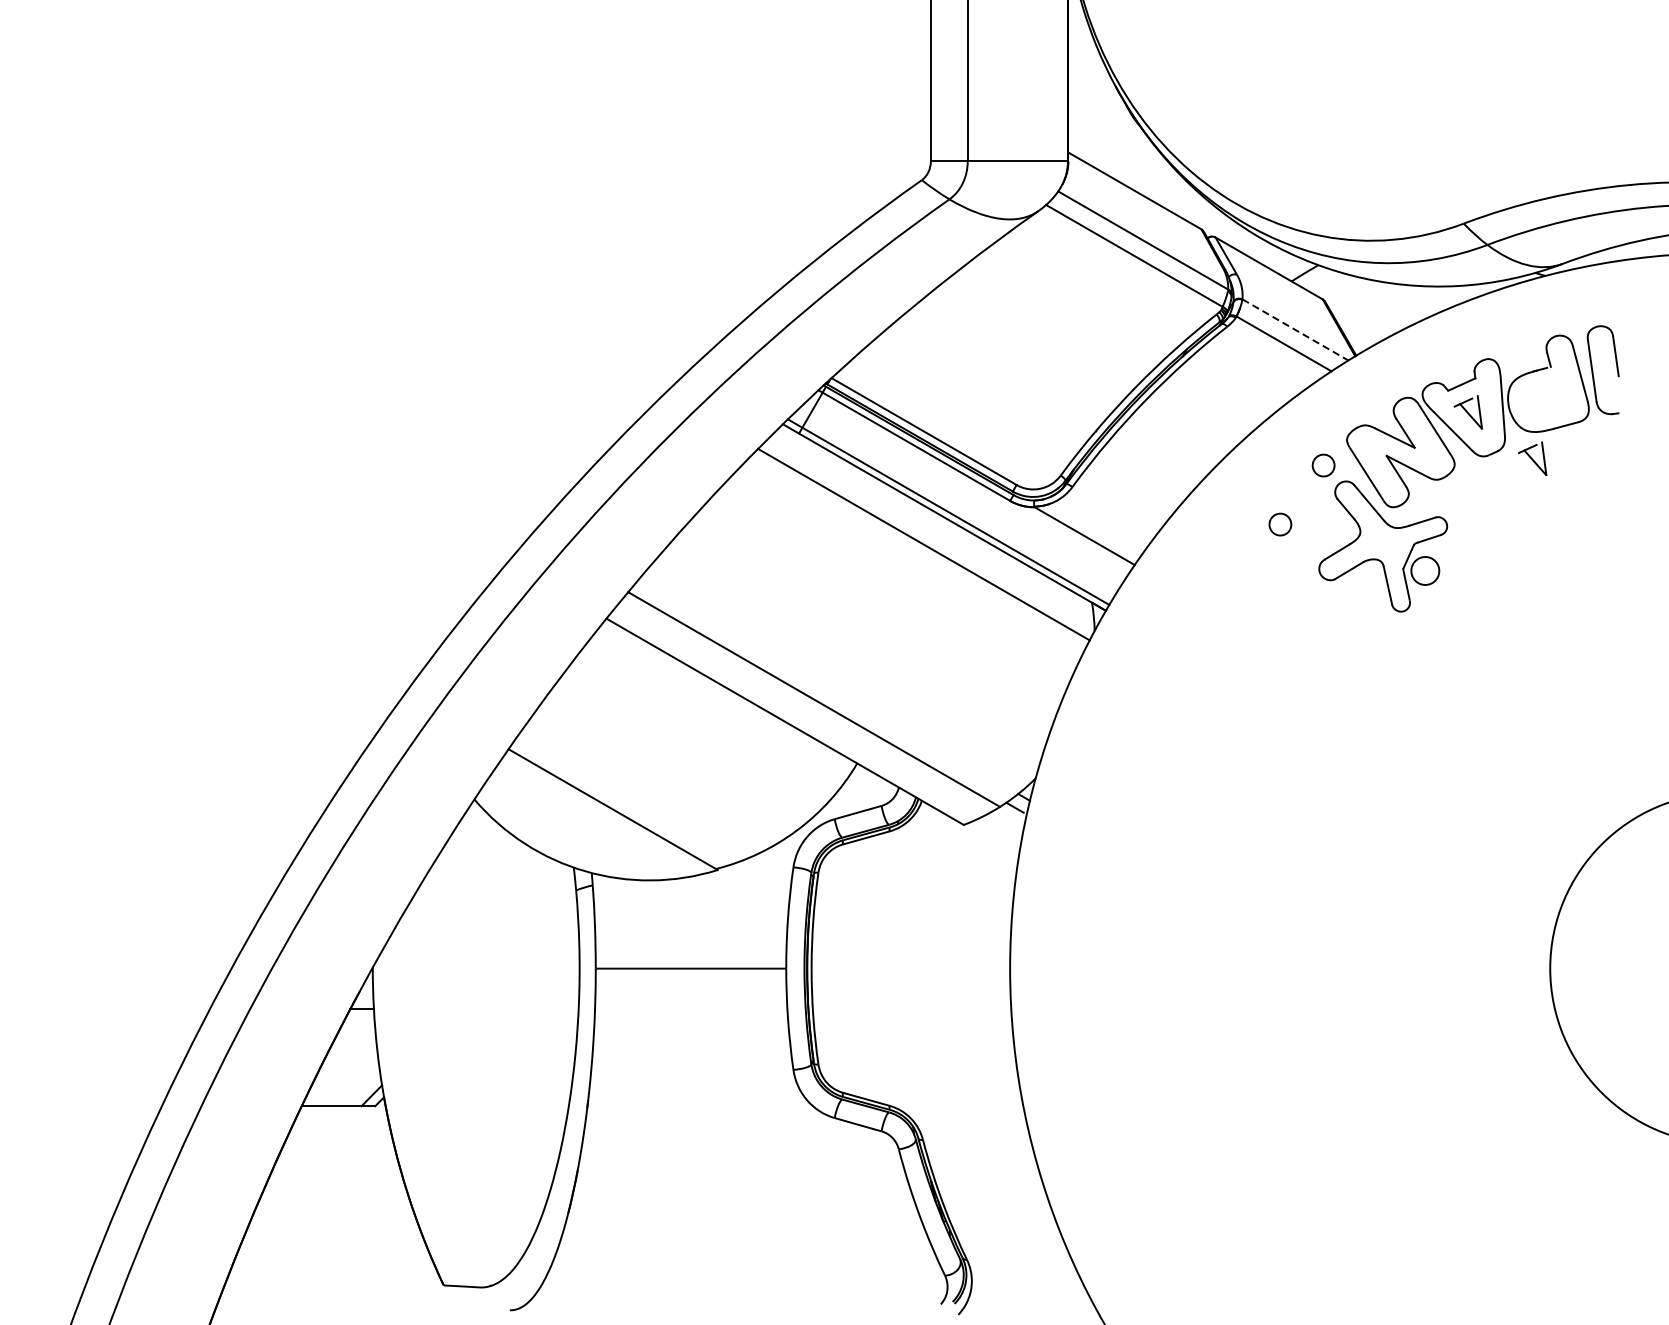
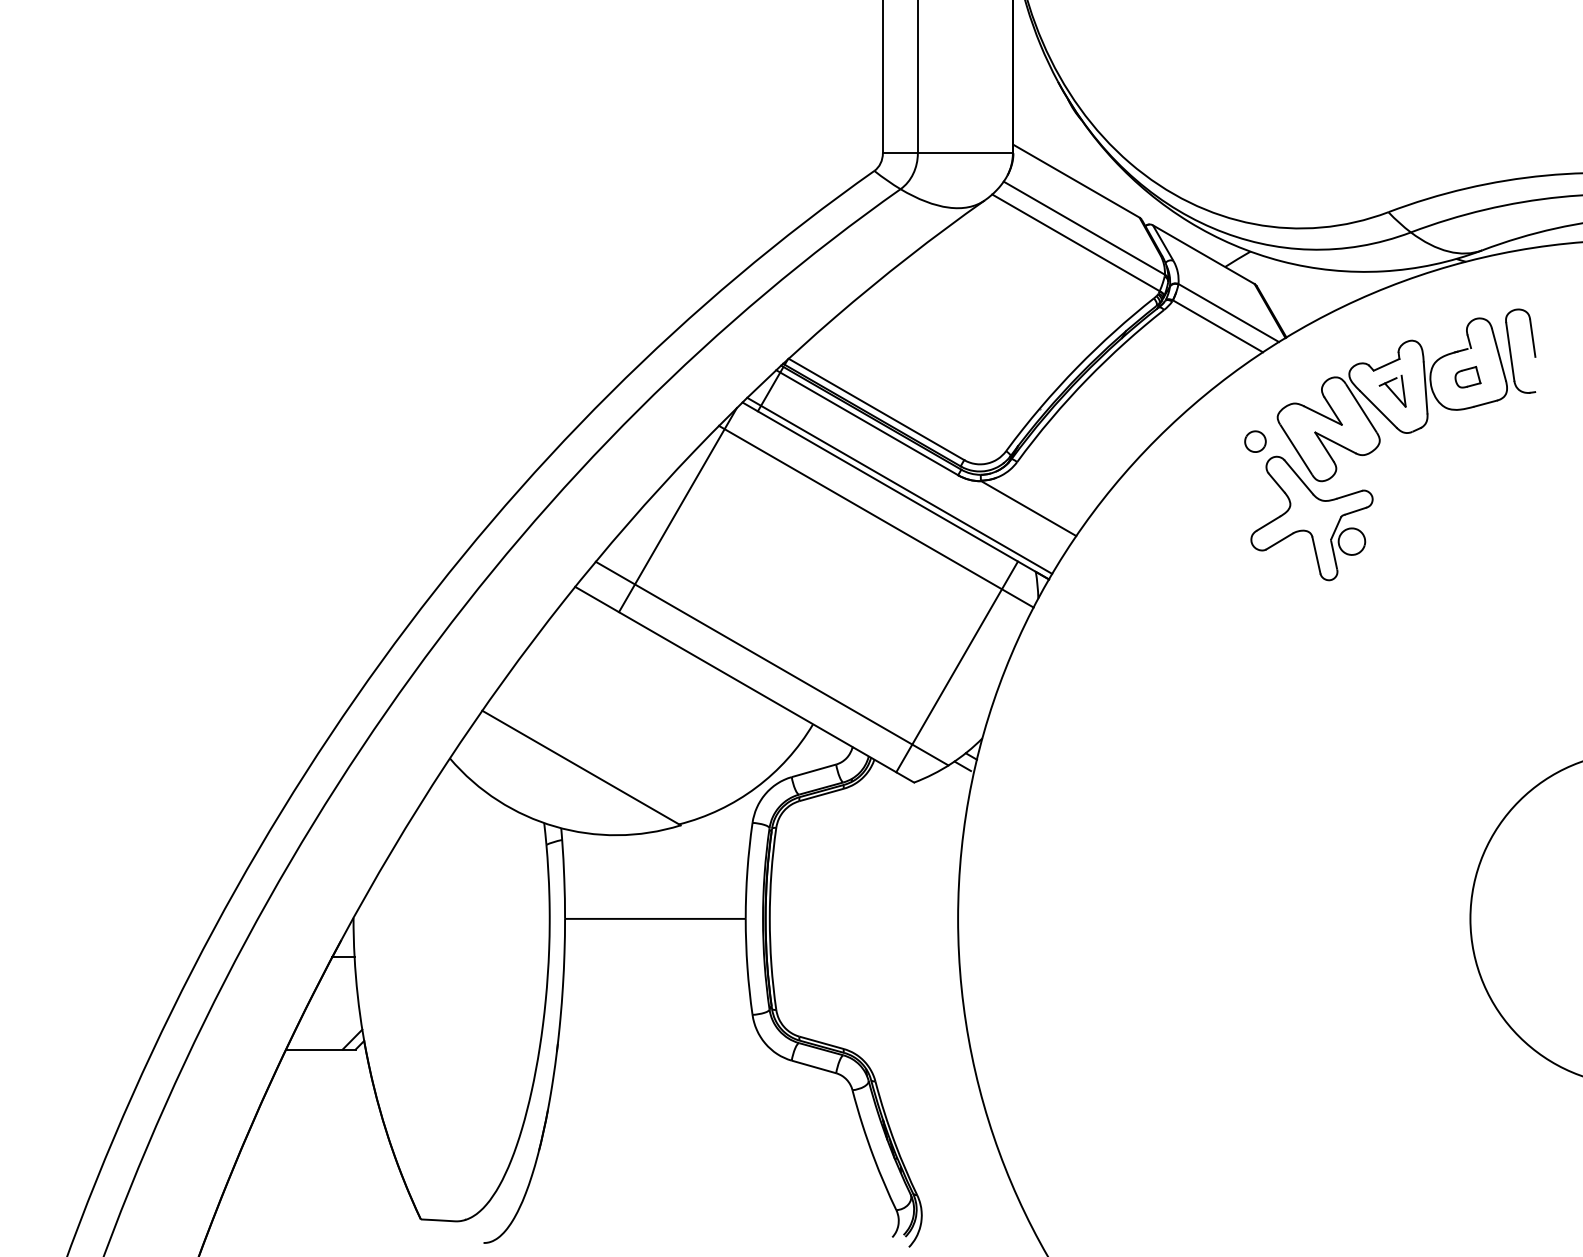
line: (1296, 330) -> (1229, 313), dashed -> solid
part: (1547, 396) -> (1467, 376), added
part: (1532, 457) -> (1453, 434), removed
part: (1280, 524) -> (1214, 497), removed
line: (714, 538) -> (677, 510), added
line: (1008, 702) -> (956, 666), added

